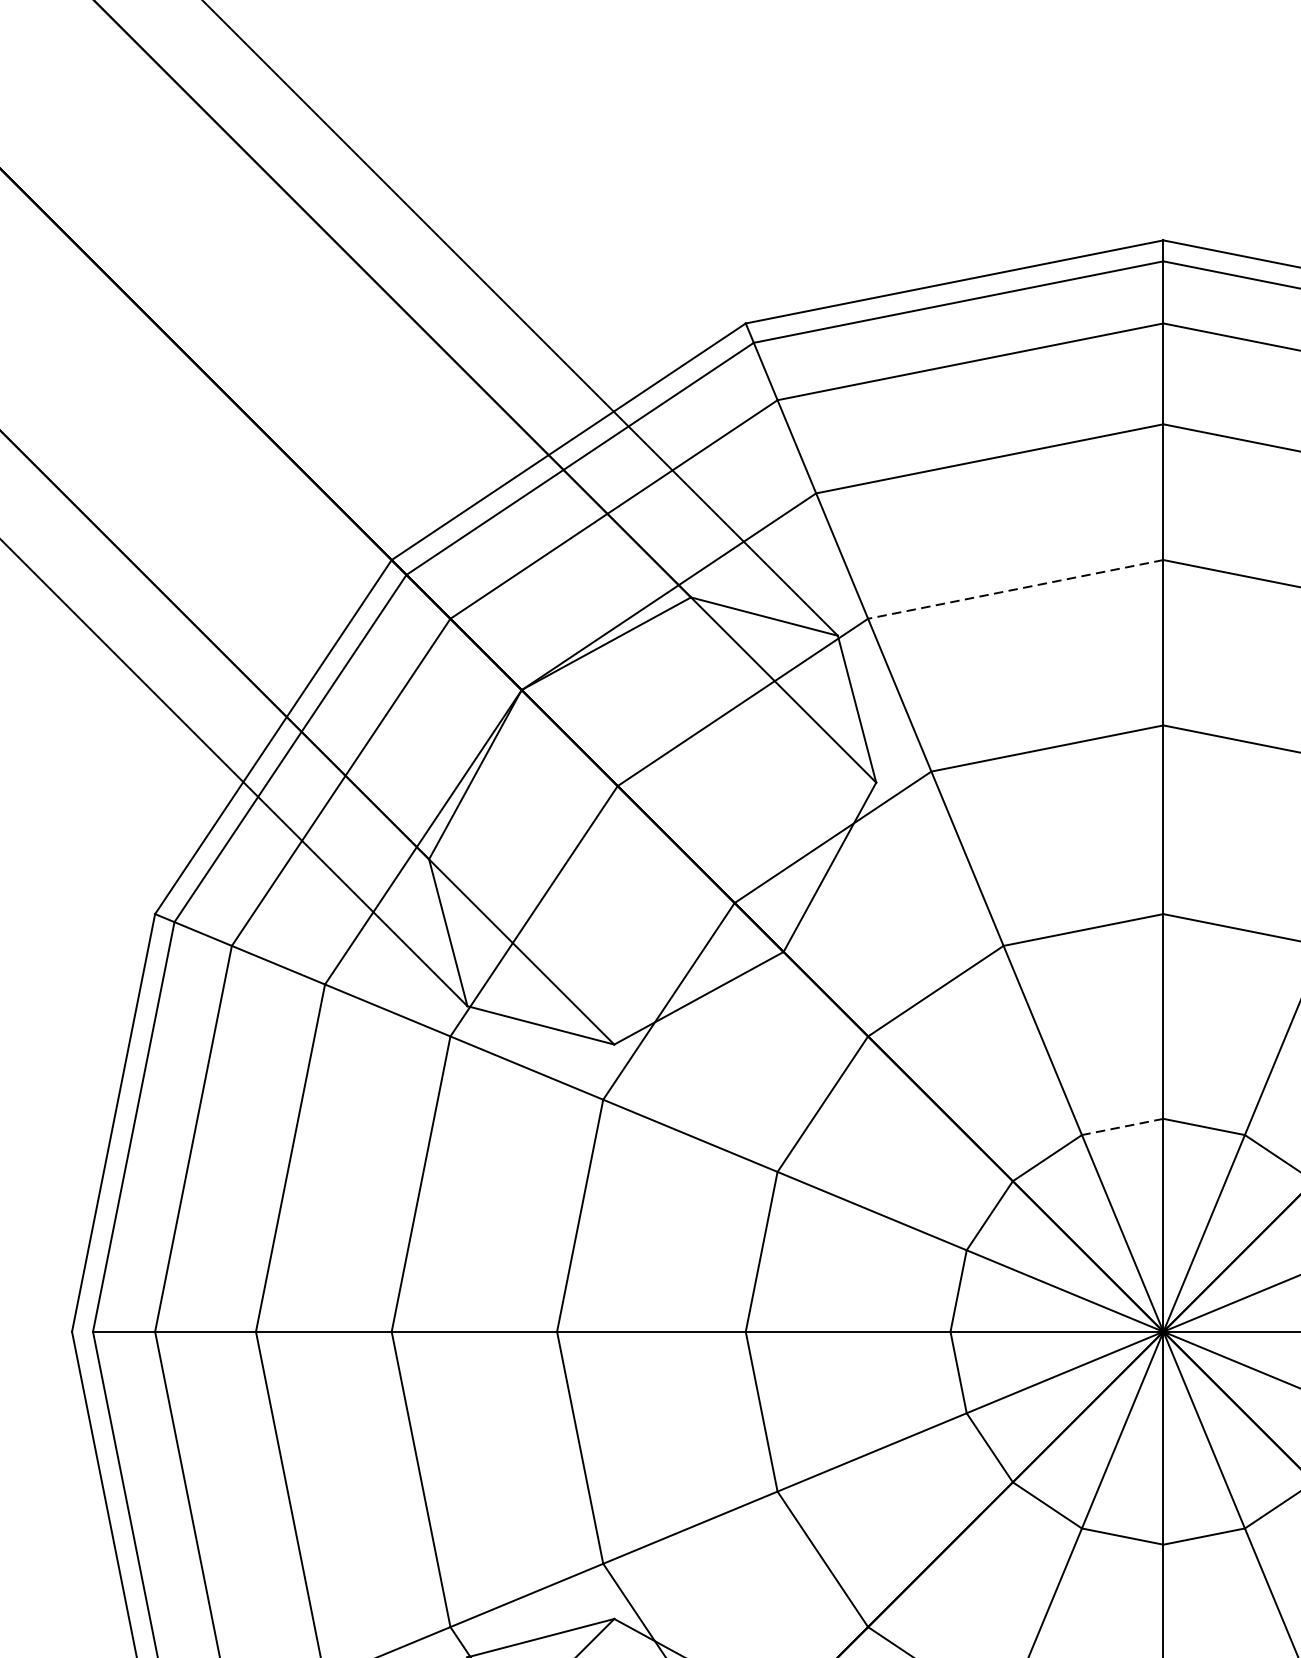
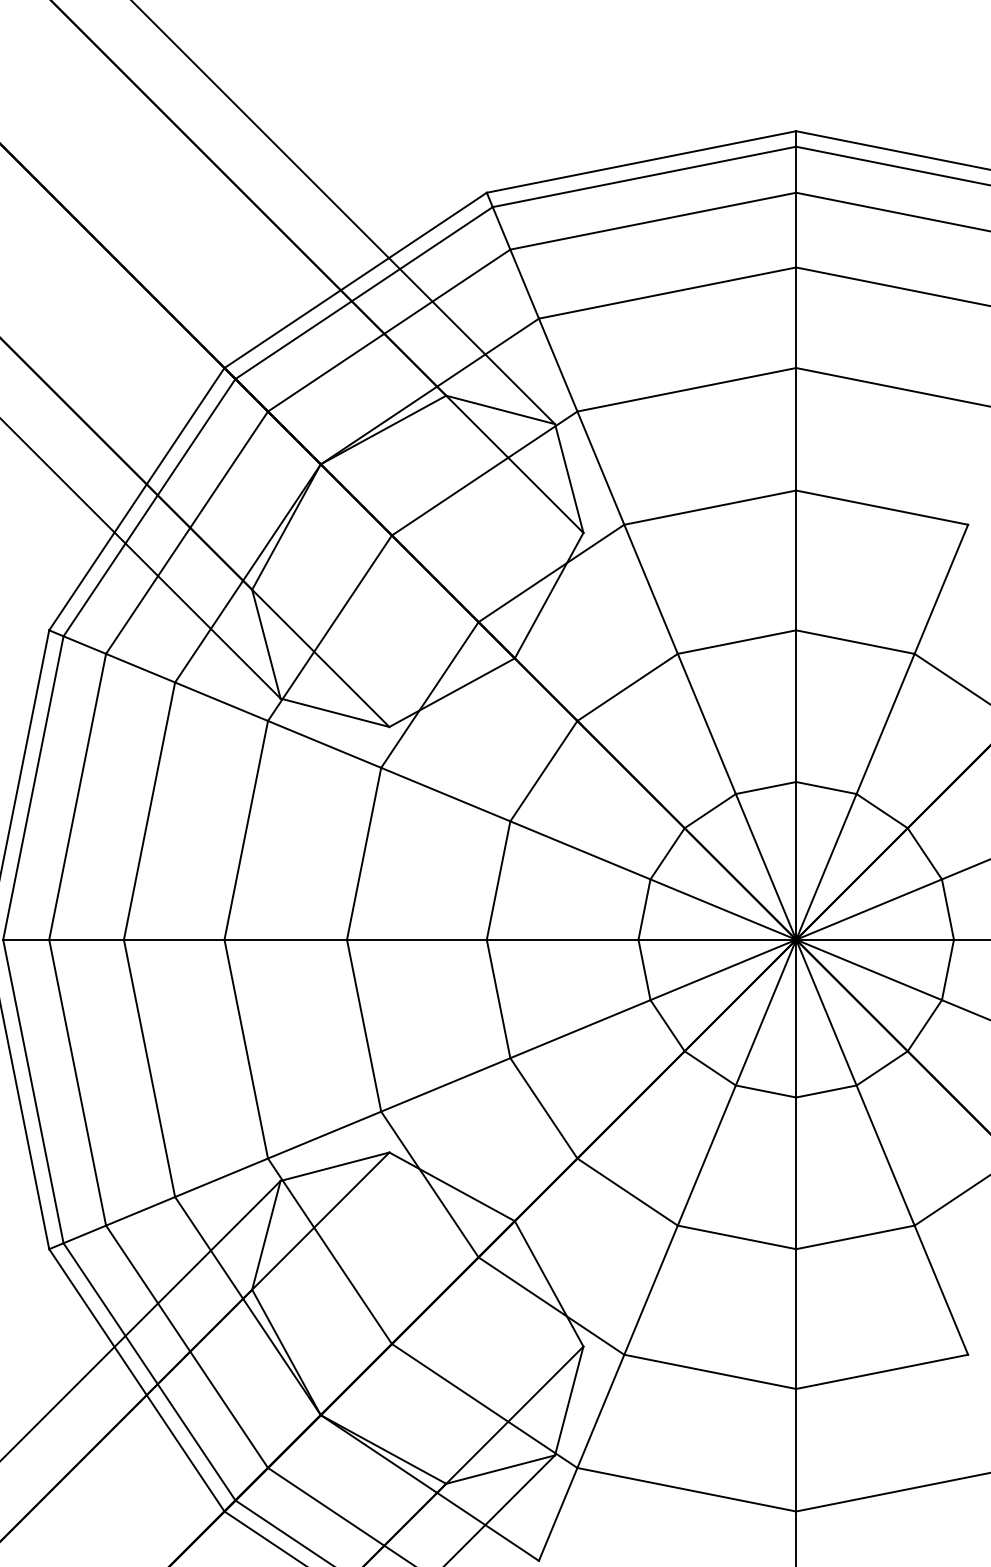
line: (1015, 589) -> (686, 389), dashed -> solid
line: (1123, 1127) -> (766, 788), dashed -> solid

